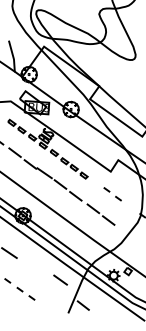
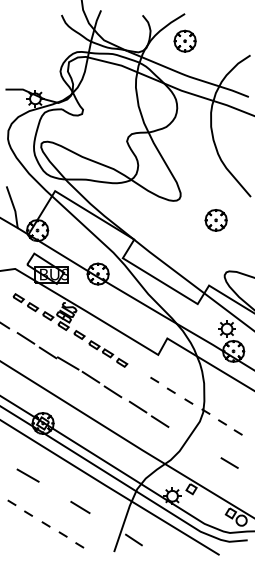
line: (130, 207) -> (188, 401), added
line: (60, 280) -> (80, 507), moved
line: (43, 306) -> (79, 545), added

